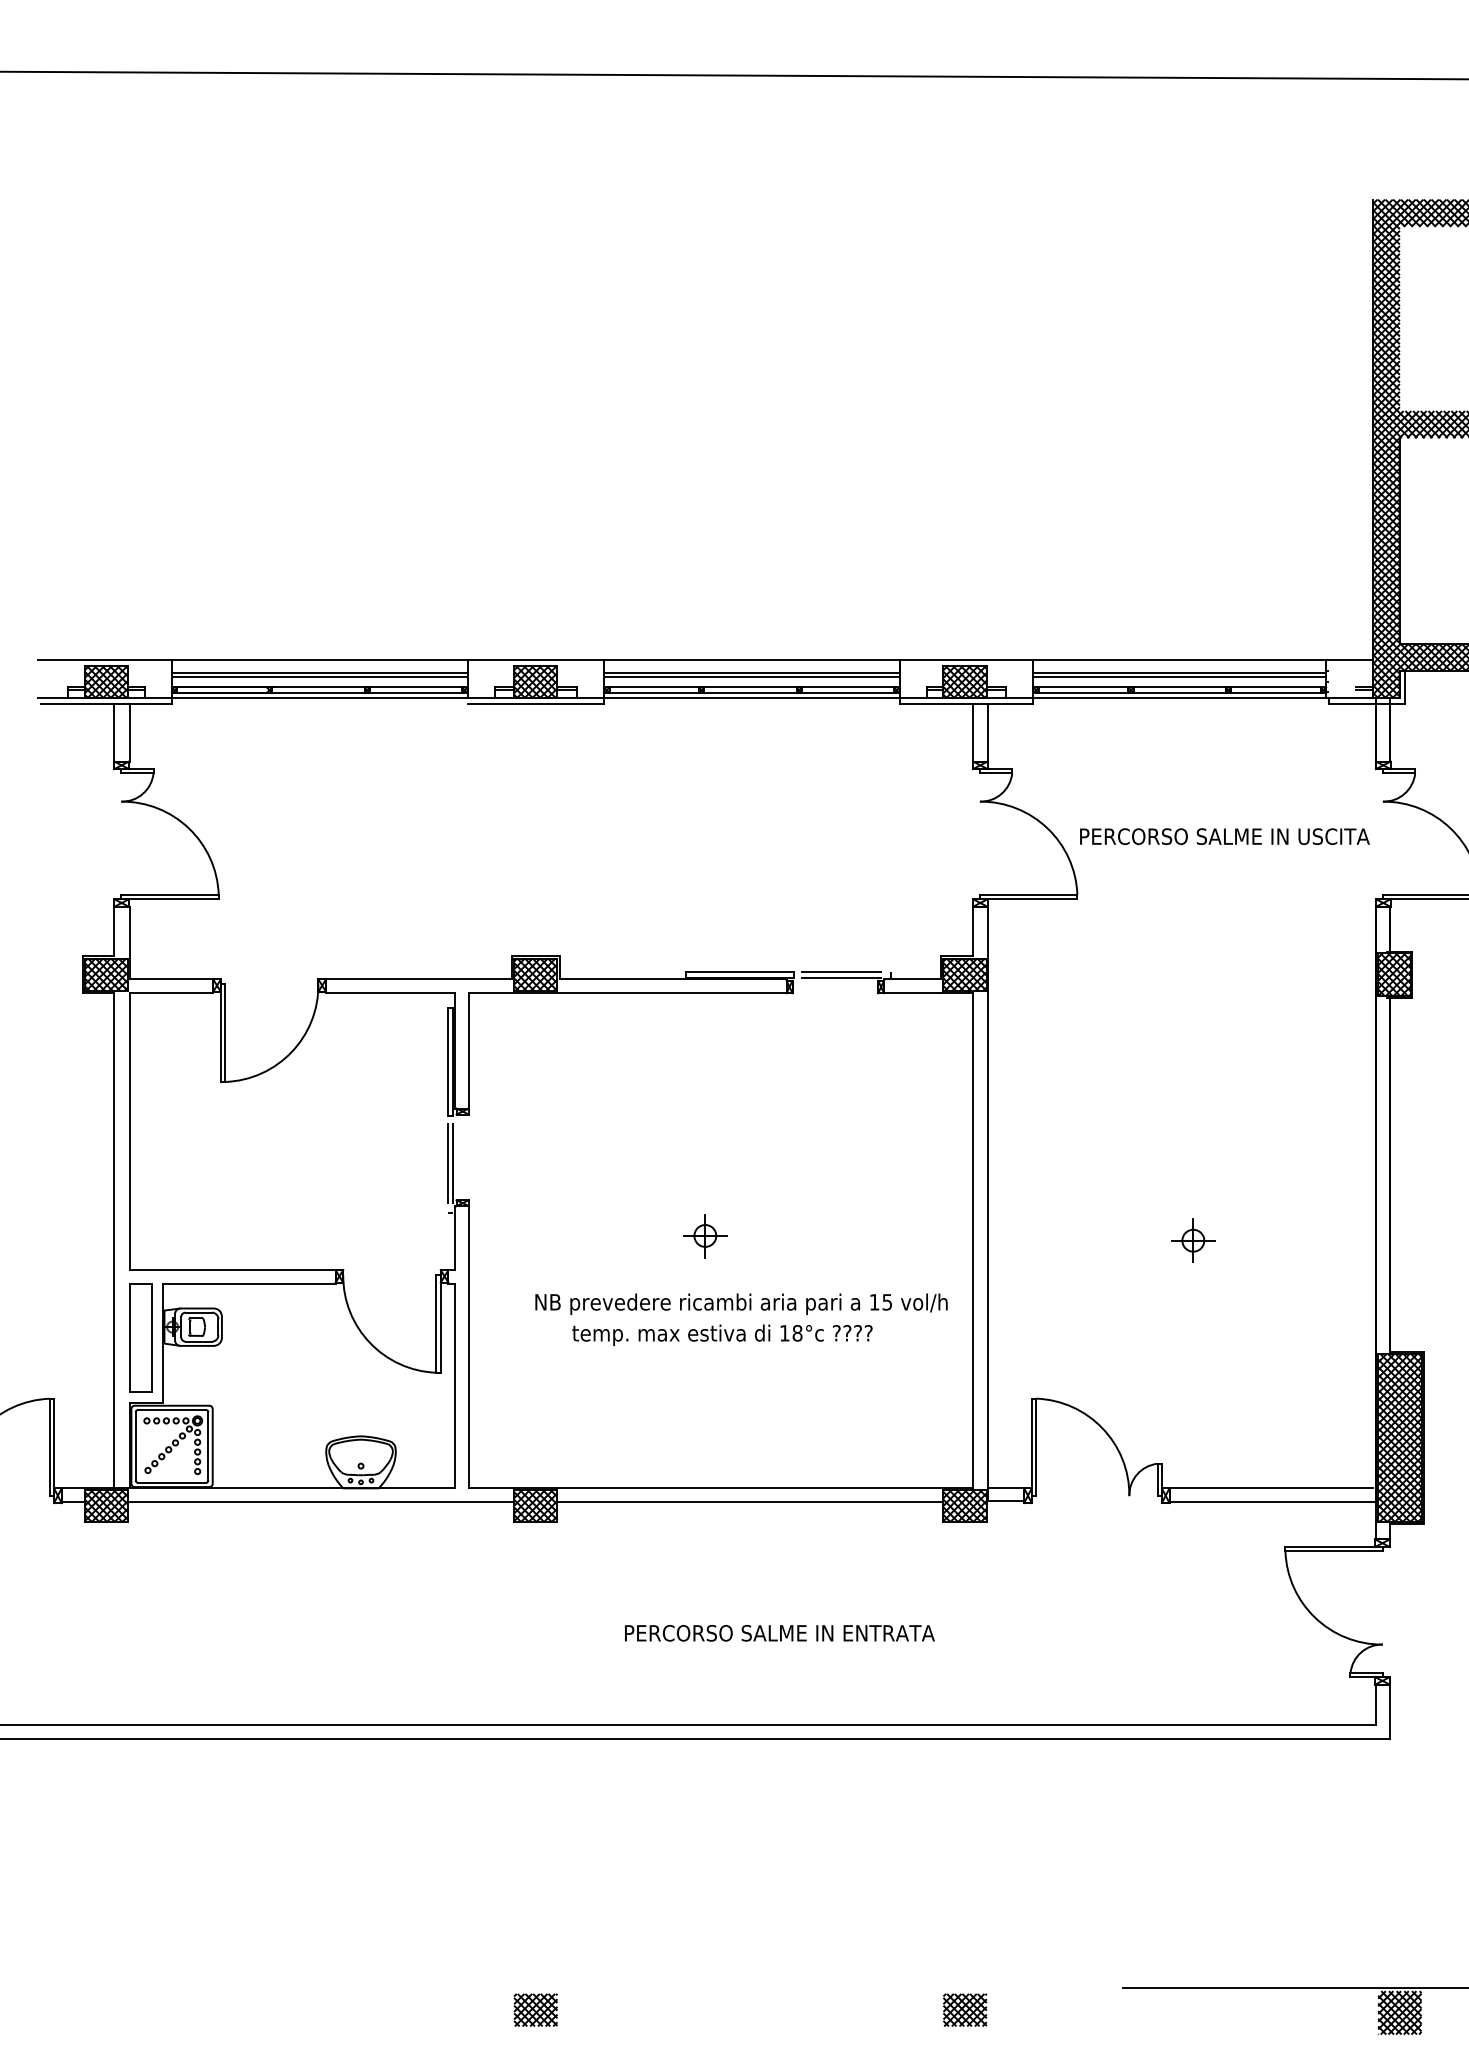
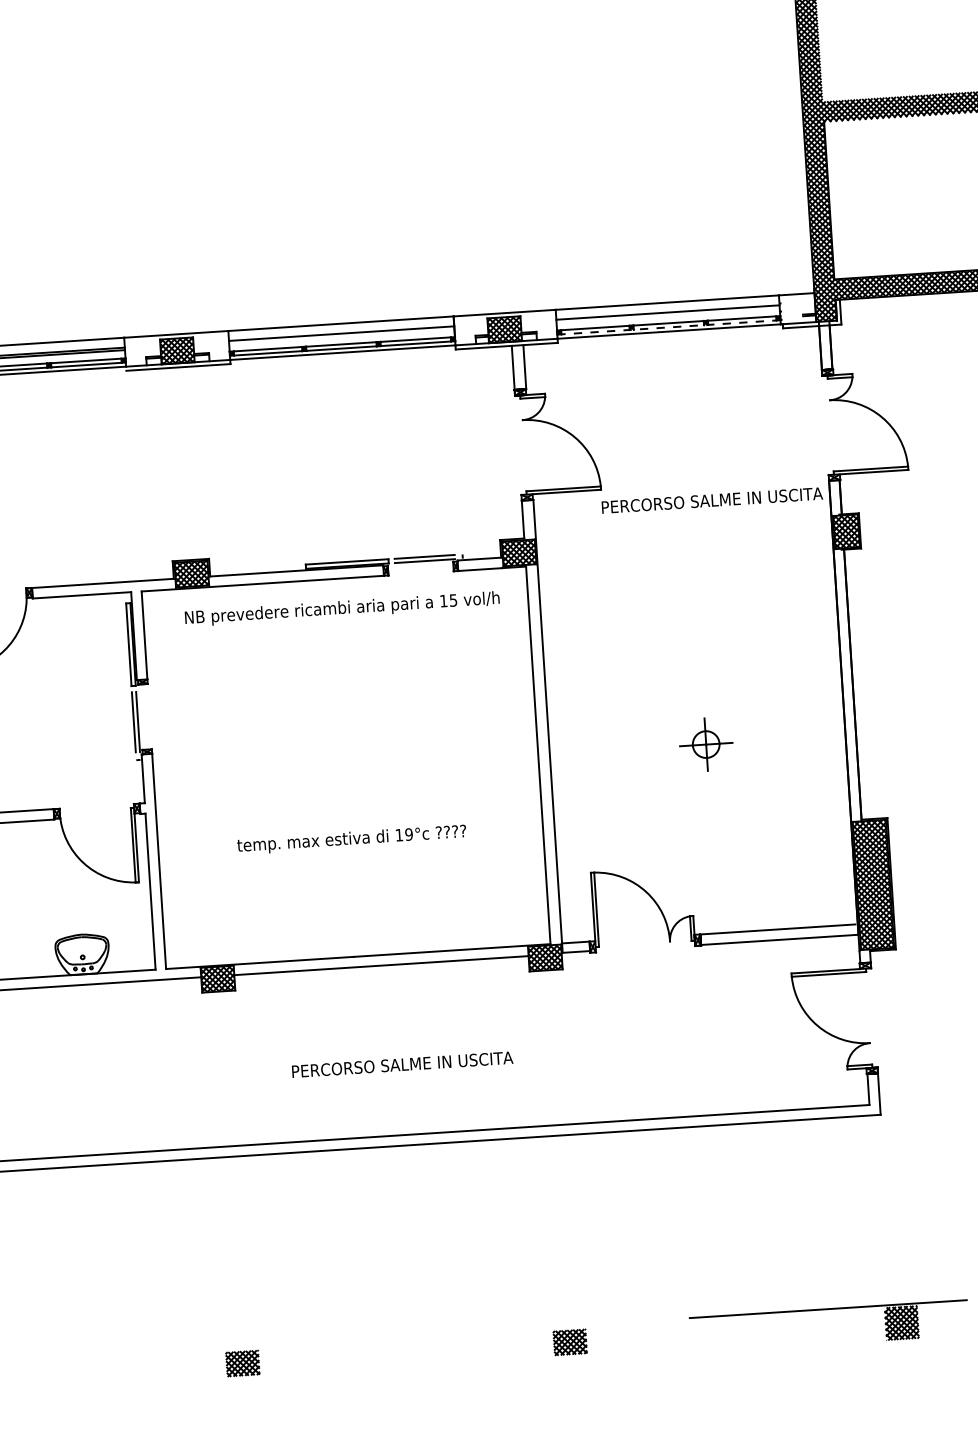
line: (751, 676) -> (341, 336), removed
line: (1179, 676) -> (667, 314), removed
line: (1180, 692) -> (669, 327), solid -> dashed
text: (1224, 836) -> (712, 500), moved
part: (705, 1236) -> (334, 765), removed
part: (1193, 1240) -> (706, 744), size x1.6
text: (741, 1303) -> (342, 608), moved
text: (797, 1333) -> (409, 834), 18°c -> 19°c
text: (888, 1633) -> (493, 1059), PERCORSO SALME IN ENTRATA -> PERCORSO SALME IN USCITA

